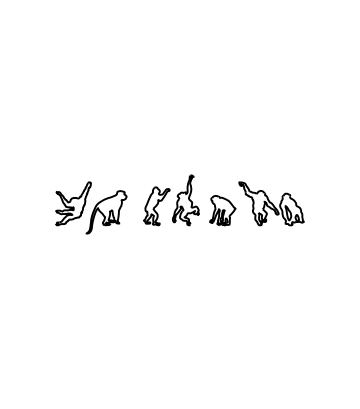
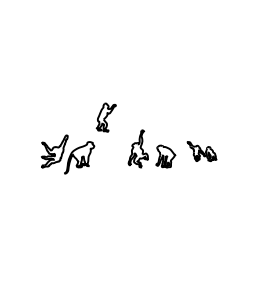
part: (271, 203) -> (202, 151), size x0.6
part: (156, 206) -> (106, 117), moved

